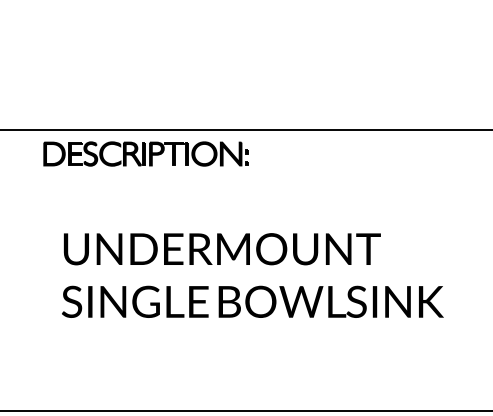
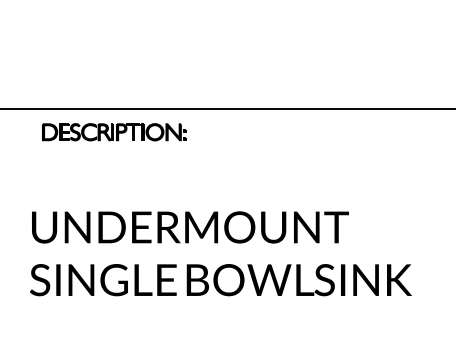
part: (145, 153) -> (113, 131), size x0.7

